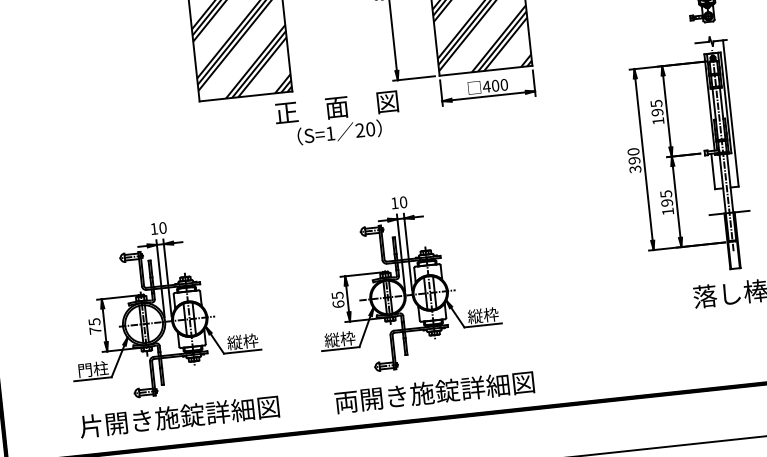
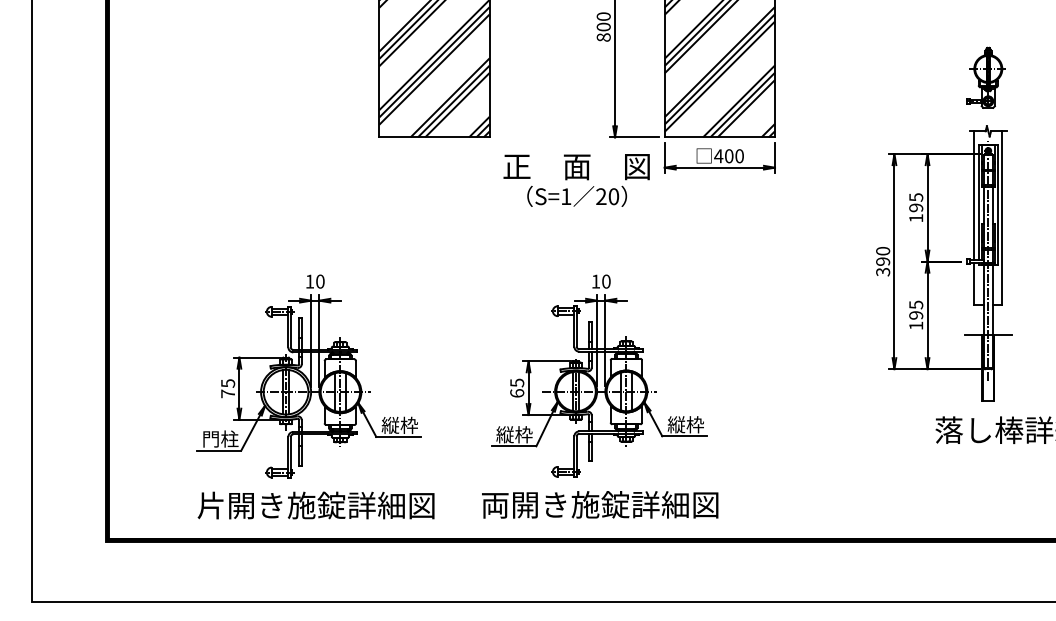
line: (705, 96) -> (974, 195), added
text: (337, 119) -> (576, 180), moved
text: (434, 391) -> (600, 504), moved

